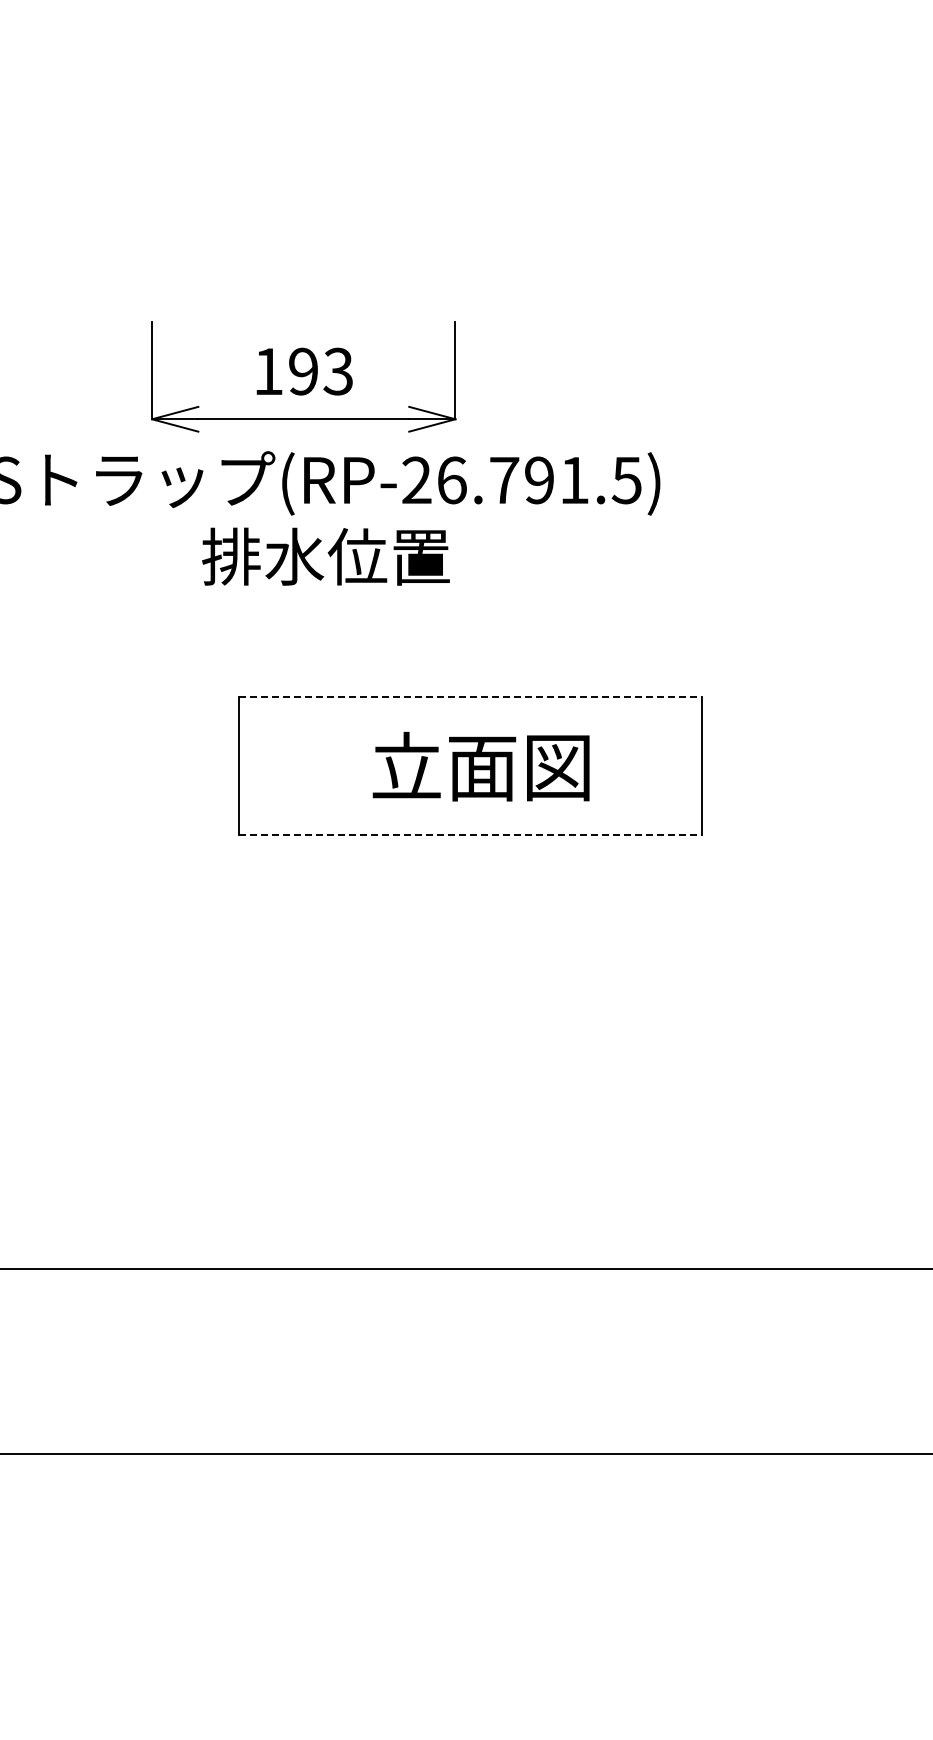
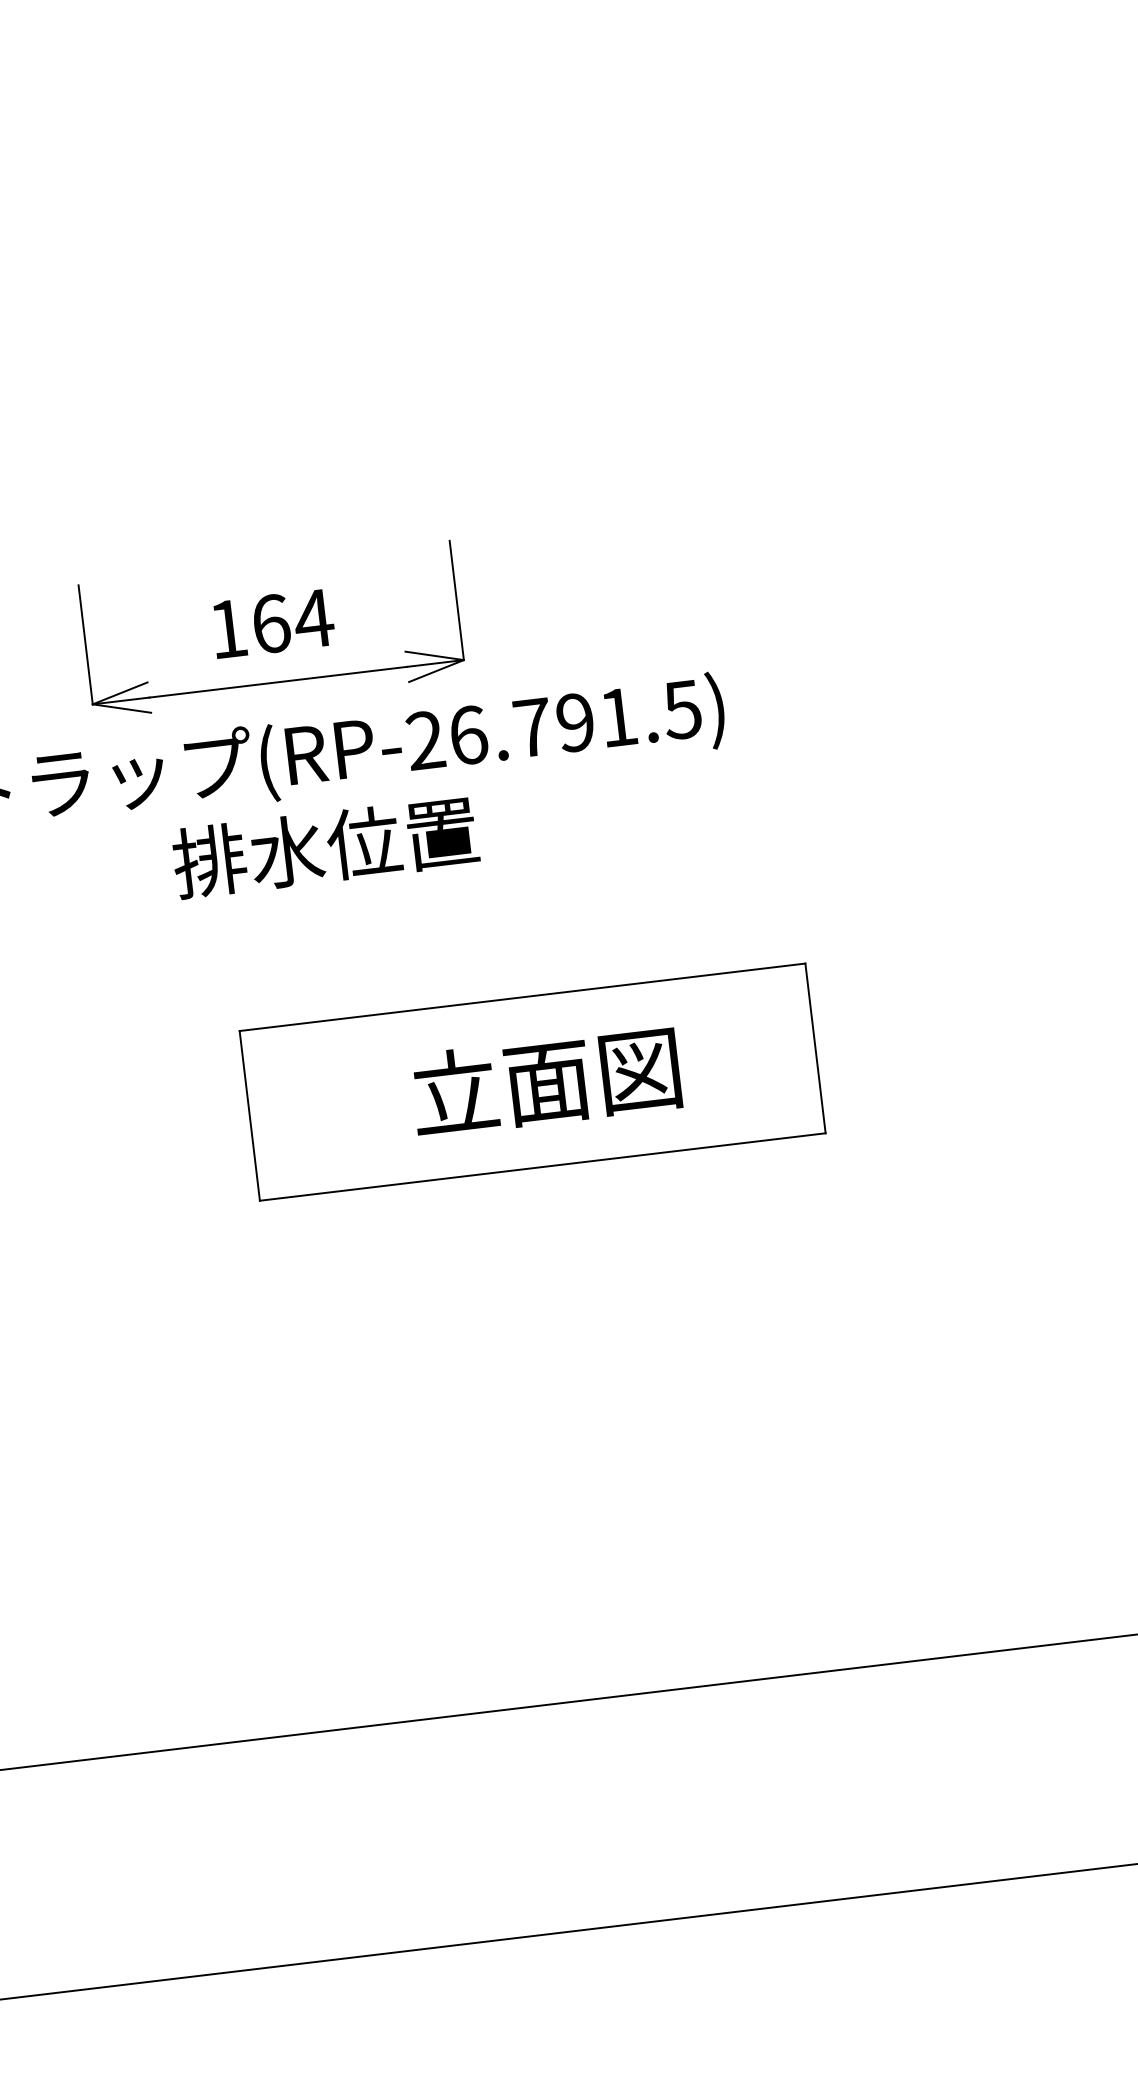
text: (321, 371) -> (293, 621), 193 -> 164
line: (470, 696) -> (522, 997), dashed -> solid
line: (470, 835) -> (542, 1167), dashed -> solid

